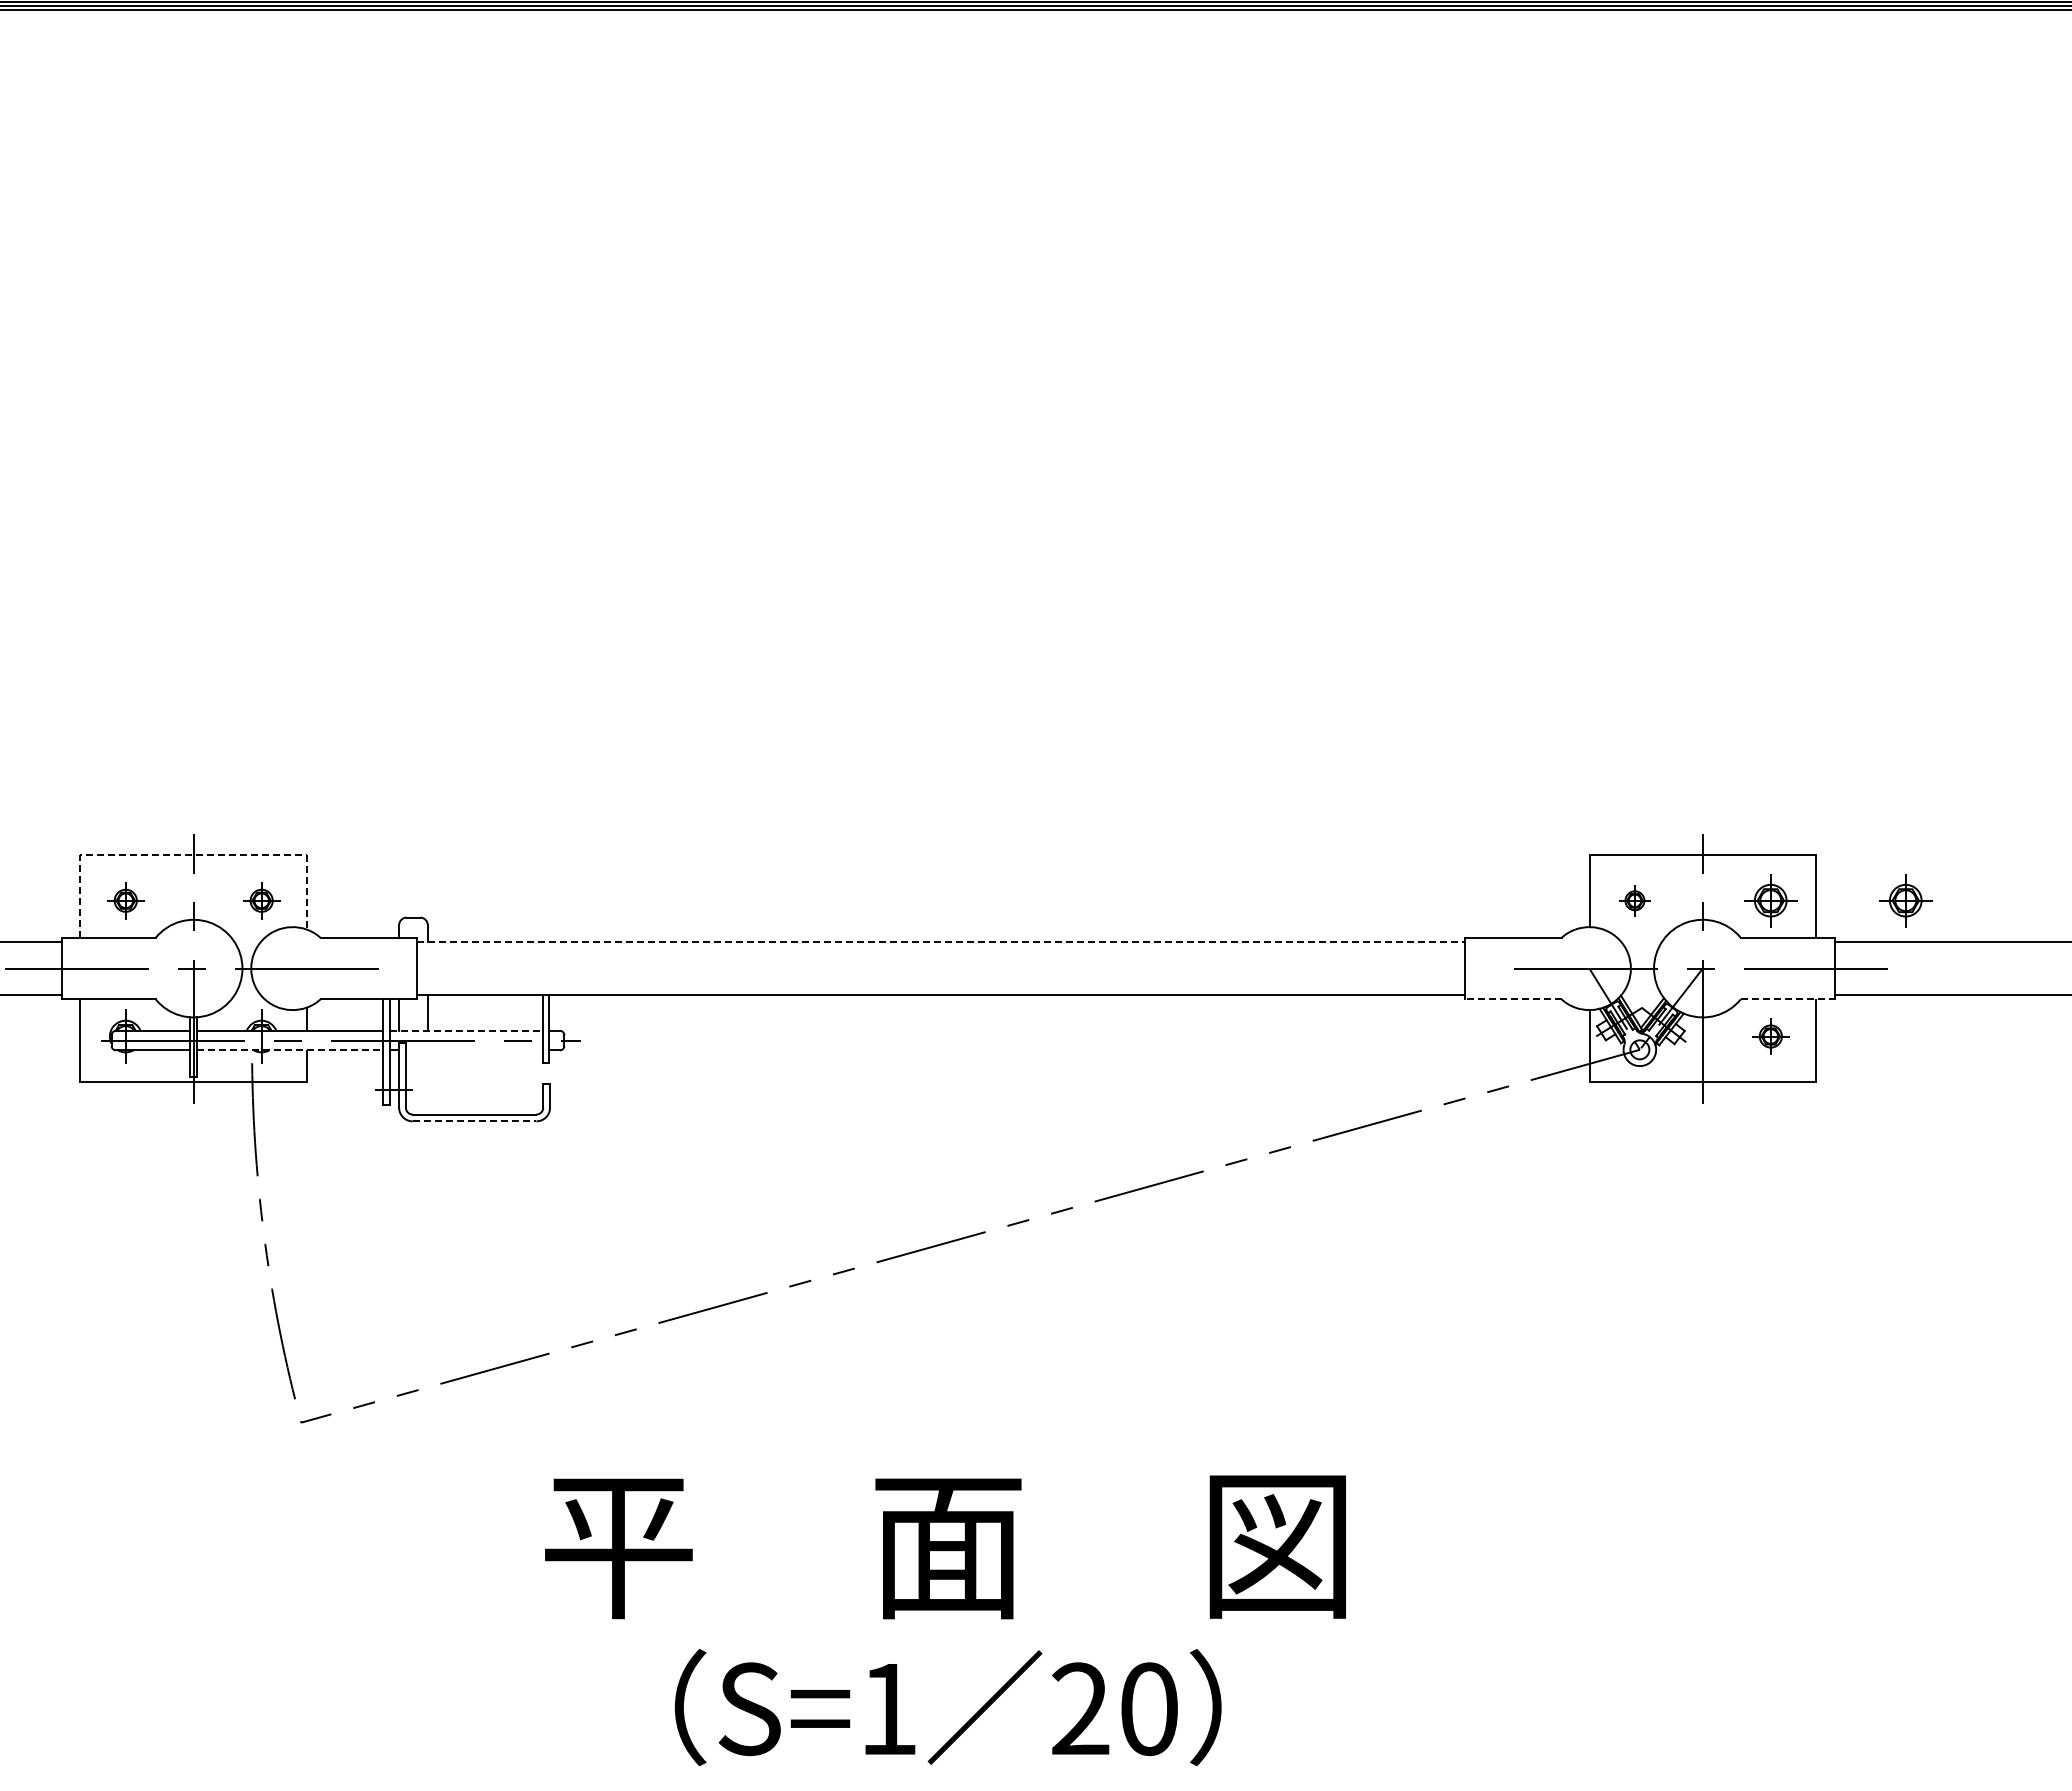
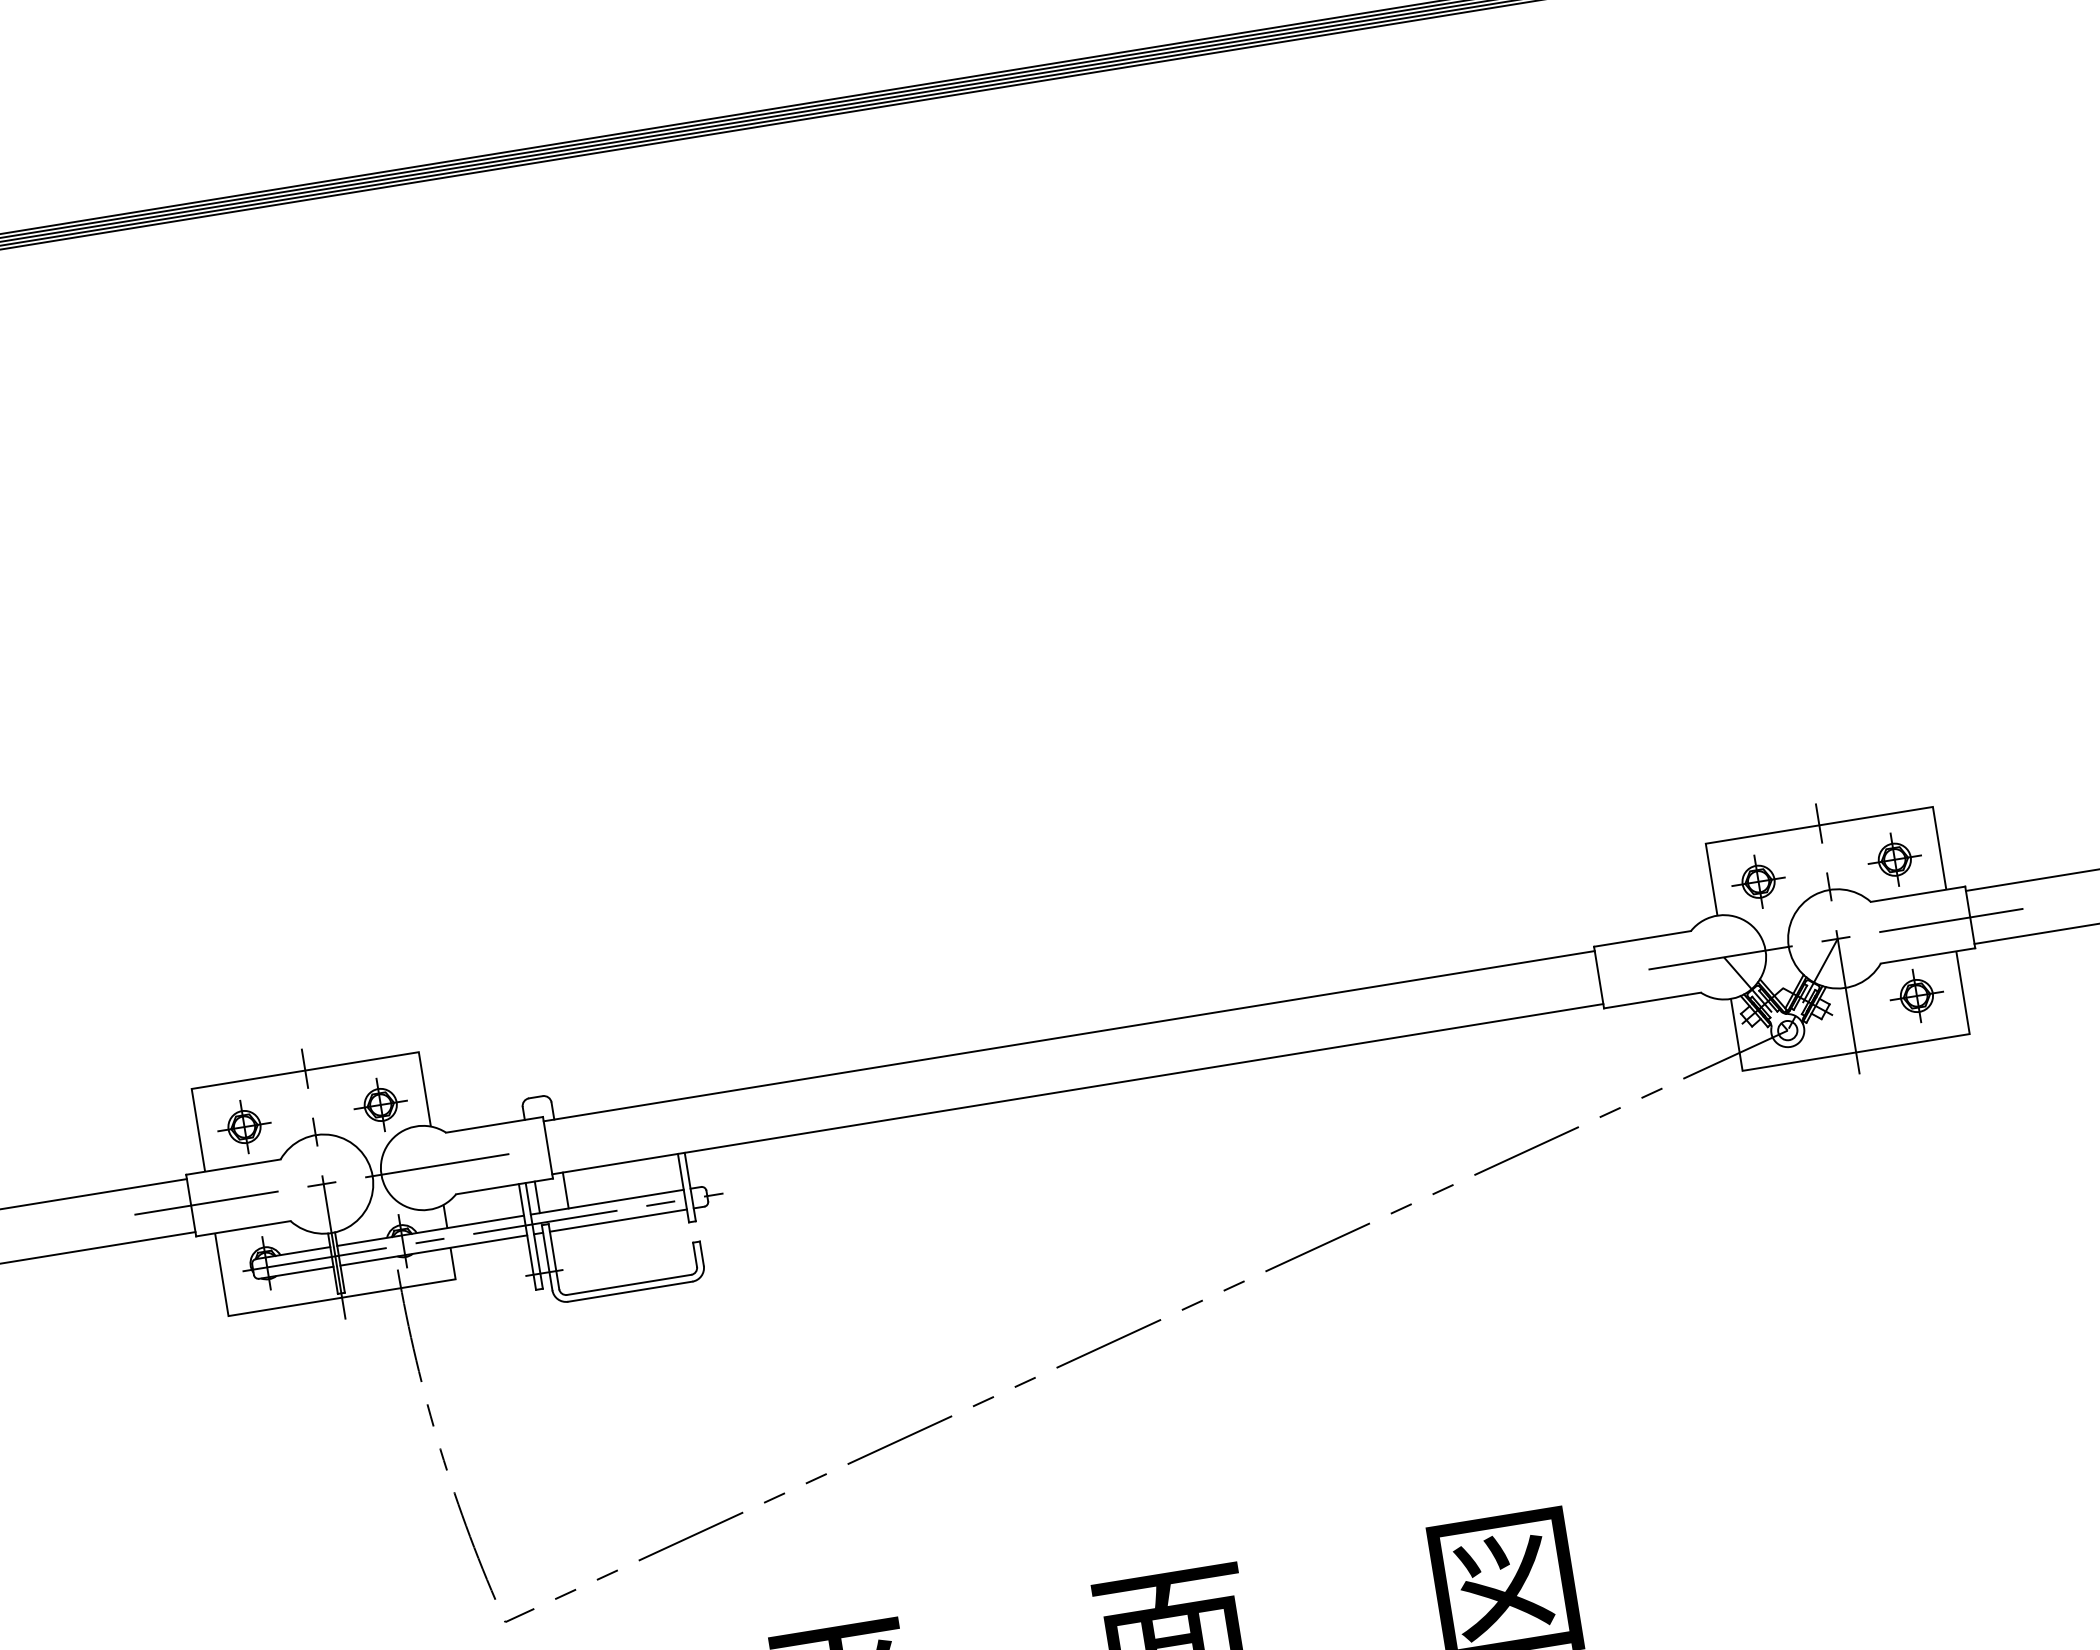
line: (190, 855) -> (302, 1071), dashed -> solid
part: (125, 900) -> (244, 1126), size x1.43
part: (261, 900) -> (380, 1104), size x1.43
part: (1634, 900) -> (1758, 881), size x1.67
part: (1905, 900) -> (2029, 837), removed
line: (941, 942) -> (1069, 1036), dashed -> solid
line: (1512, 999) -> (1651, 1000), dashed -> solid
line: (1788, 999) -> (1928, 955), dashed -> solid
line: (466, 1030) -> (607, 1201), dashed -> solid
part: (1770, 1036) -> (1916, 996), size x1.43
line: (290, 1050) -> (434, 1250), dashed -> solid
line: (473, 1050) -> (617, 1220), added
line: (474, 1121) -> (630, 1291), dashed -> solid

